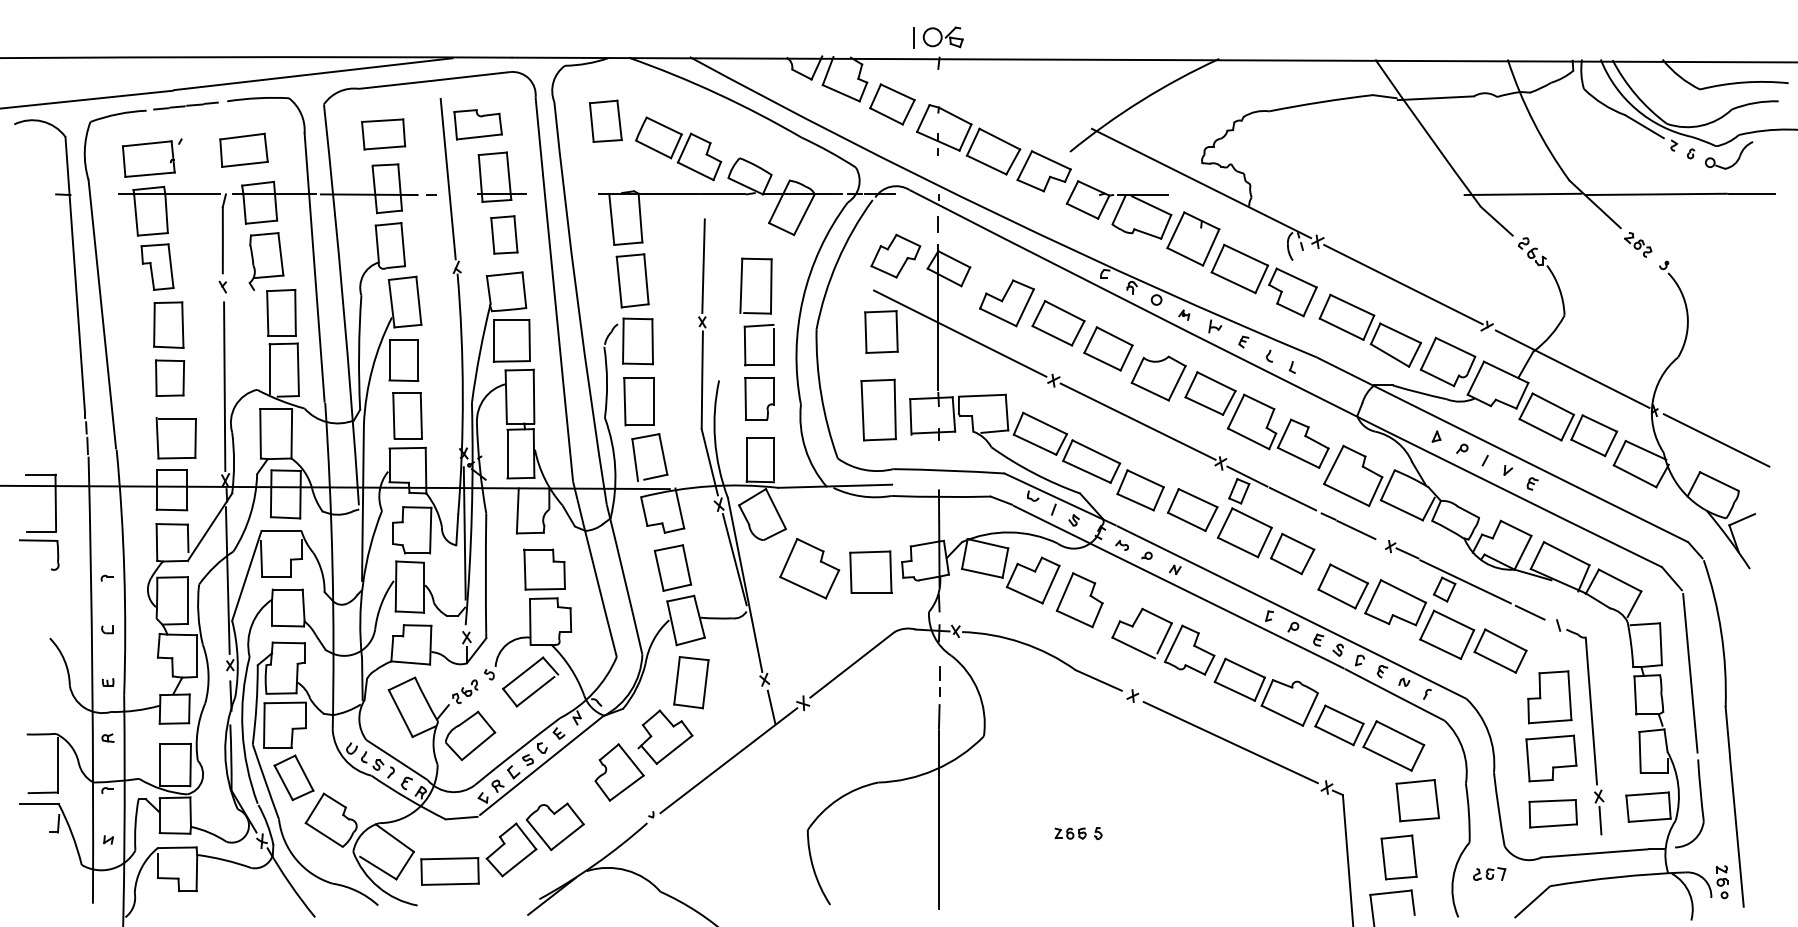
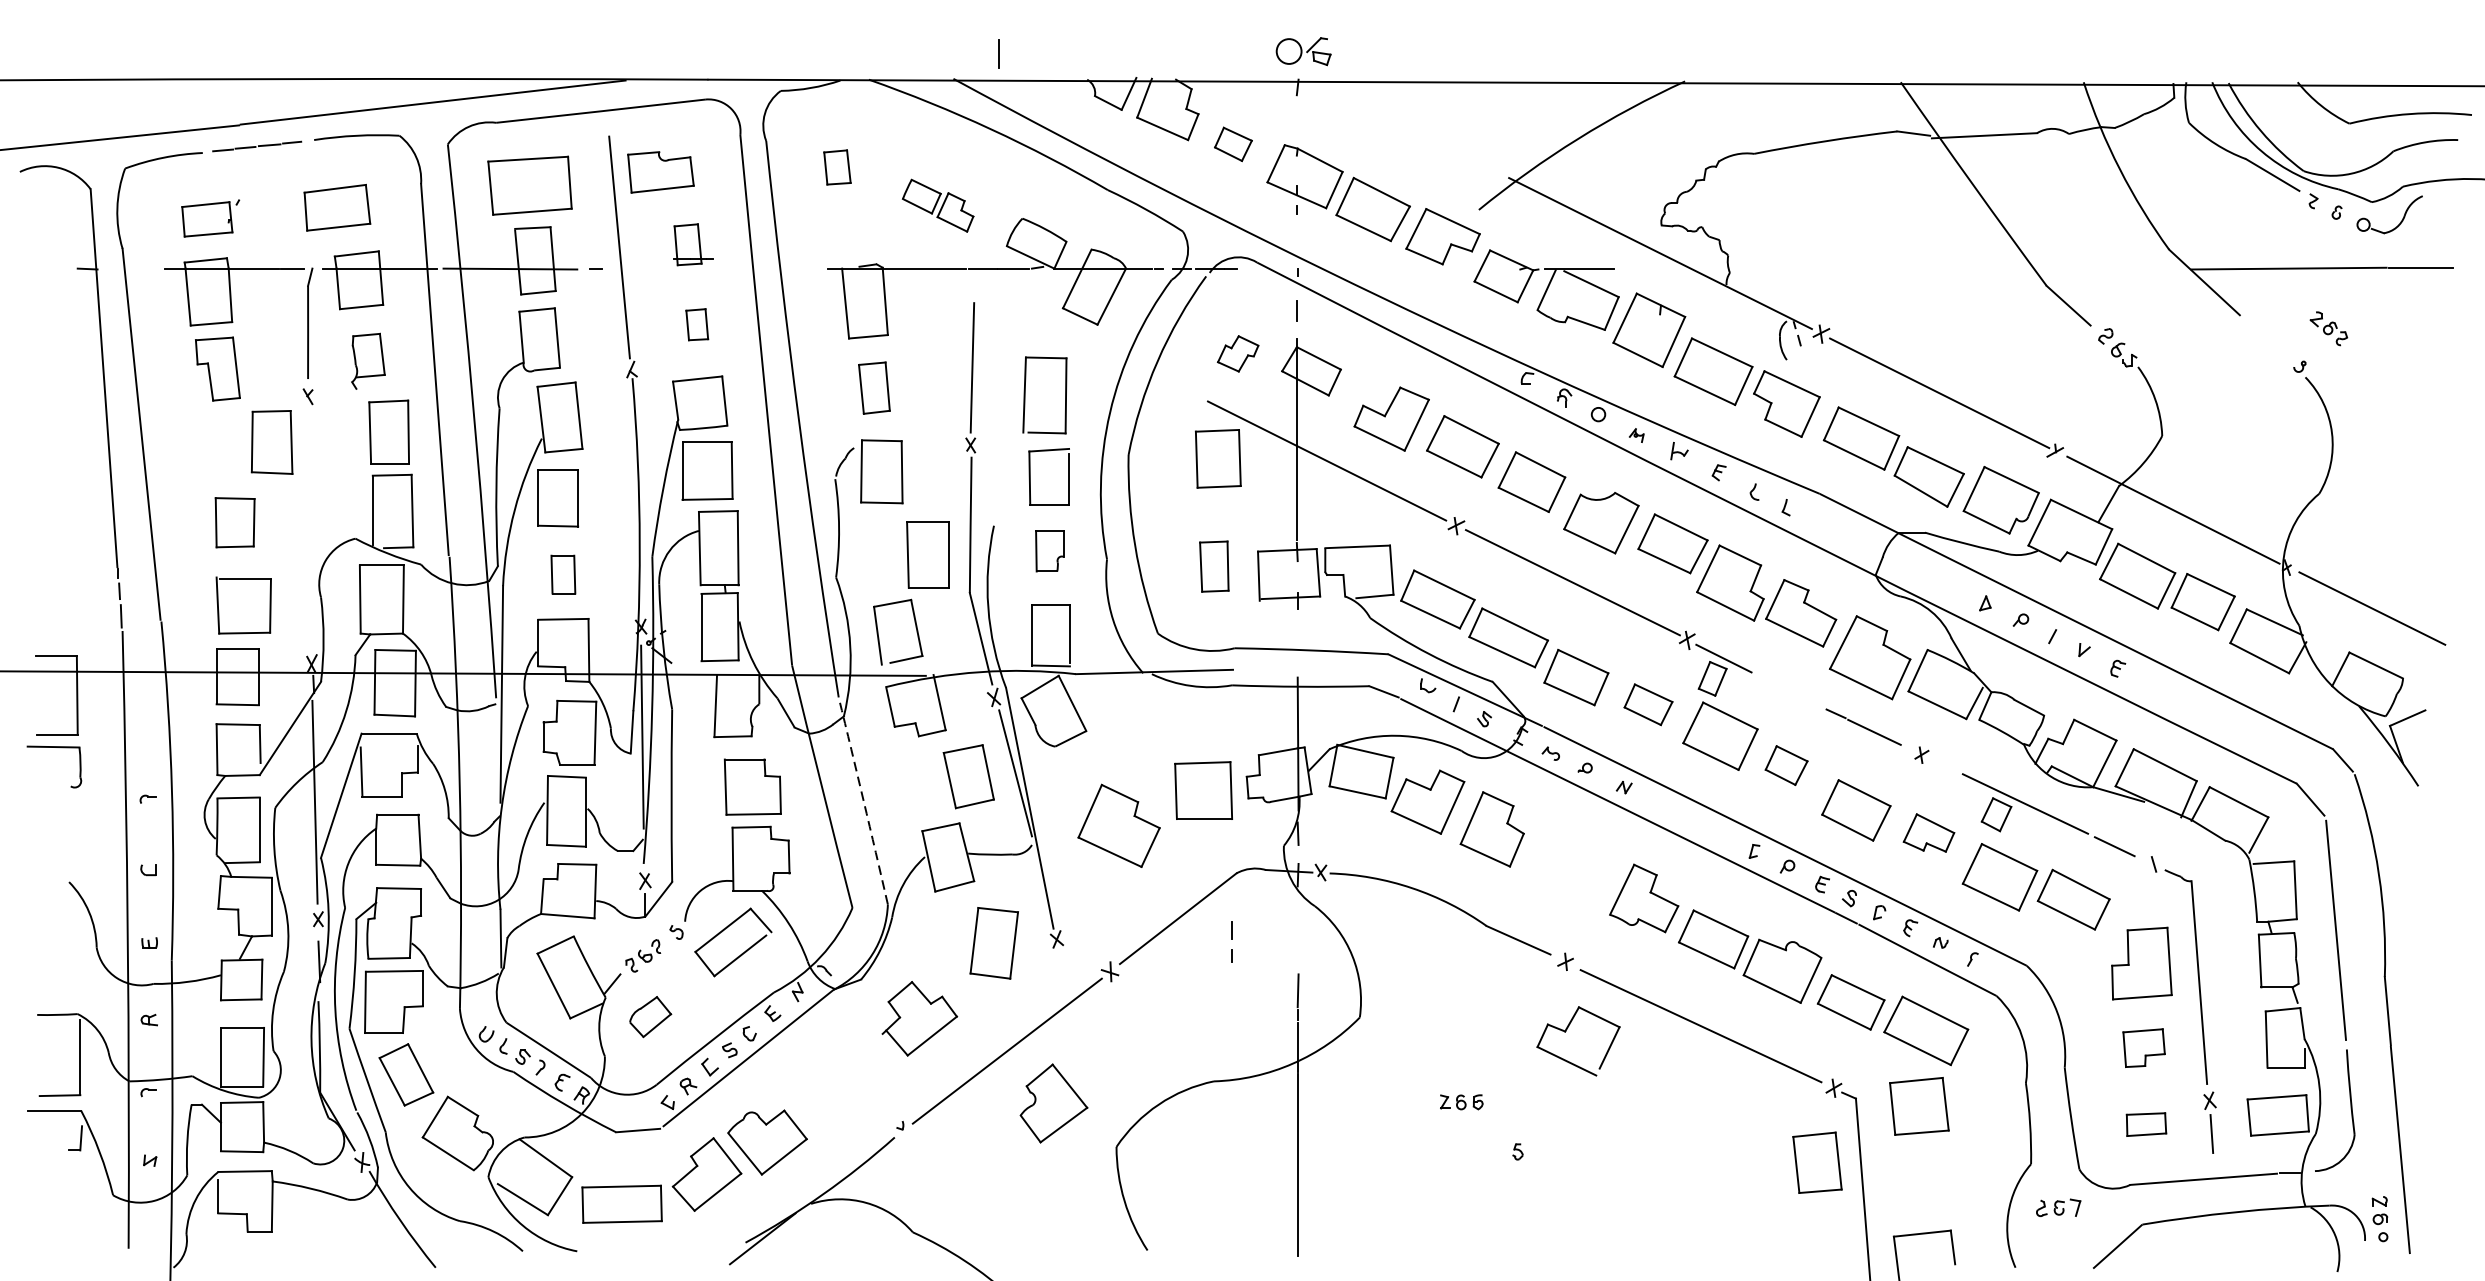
line: (913, 37) -> (998, 53), moved
part: (892, 104) -> (1233, 144), size x0.6
part: (605, 120) -> (836, 166), size x0.6
part: (383, 134) -> (530, 185), size x1.4
part: (678, 148) -> (937, 205), size x0.6
part: (152, 157) -> (210, 217), size x0.7
part: (501, 176) -> (693, 243), size x0.6
line: (1522, 194) -> (2104, 268), removed
part: (504, 234) -> (697, 324), size x0.6
part: (1638, 244) -> (2329, 328), moved
part: (895, 255) -> (1237, 353), size x0.6
part: (266, 261) -> (368, 361), size x0.7
part: (632, 280) -> (874, 387), size x0.7
part: (168, 324) -> (271, 441), moved
line: (224, 386) -> (310, 534), removed
part: (759, 398) -> (1049, 550), size x0.7
part: (638, 401) -> (926, 554), moved
part: (878, 409) -> (1214, 565), size x0.6
part: (407, 415) -> (563, 574), size x0.6
line: (1292, 498) -> (1786, 688), removed
part: (1192, 509) -> (1648, 704), size x0.7
part: (1292, 553) -> (1786, 764), size x0.7
line: (1407, 553) -> (1945, 764), removed
part: (672, 567) -> (968, 775), moved
part: (809, 568) -> (1118, 825), moved
arc: (624, 579) -> (863, 800), solid -> dashed
part: (1395, 602) -> (1928, 832), size x0.6
part: (1133, 627) -> (1566, 1032), moved
line: (939, 680) -> (1232, 940), moved
part: (691, 682) -> (994, 943), moved
line: (771, 706) -> (1066, 976), removed
part: (470, 735) -> (650, 1016), size x0.6
part: (1551, 758) -> (2144, 1048), size x0.6
part: (619, 772) -> (1053, 1103), moved
part: (1417, 800) -> (1918, 1106), moved
part: (1552, 813) -> (2145, 1124), size x0.6
part: (1070, 833) -> (1461, 1102), moved
part: (1398, 857) -> (1816, 1162), moved

